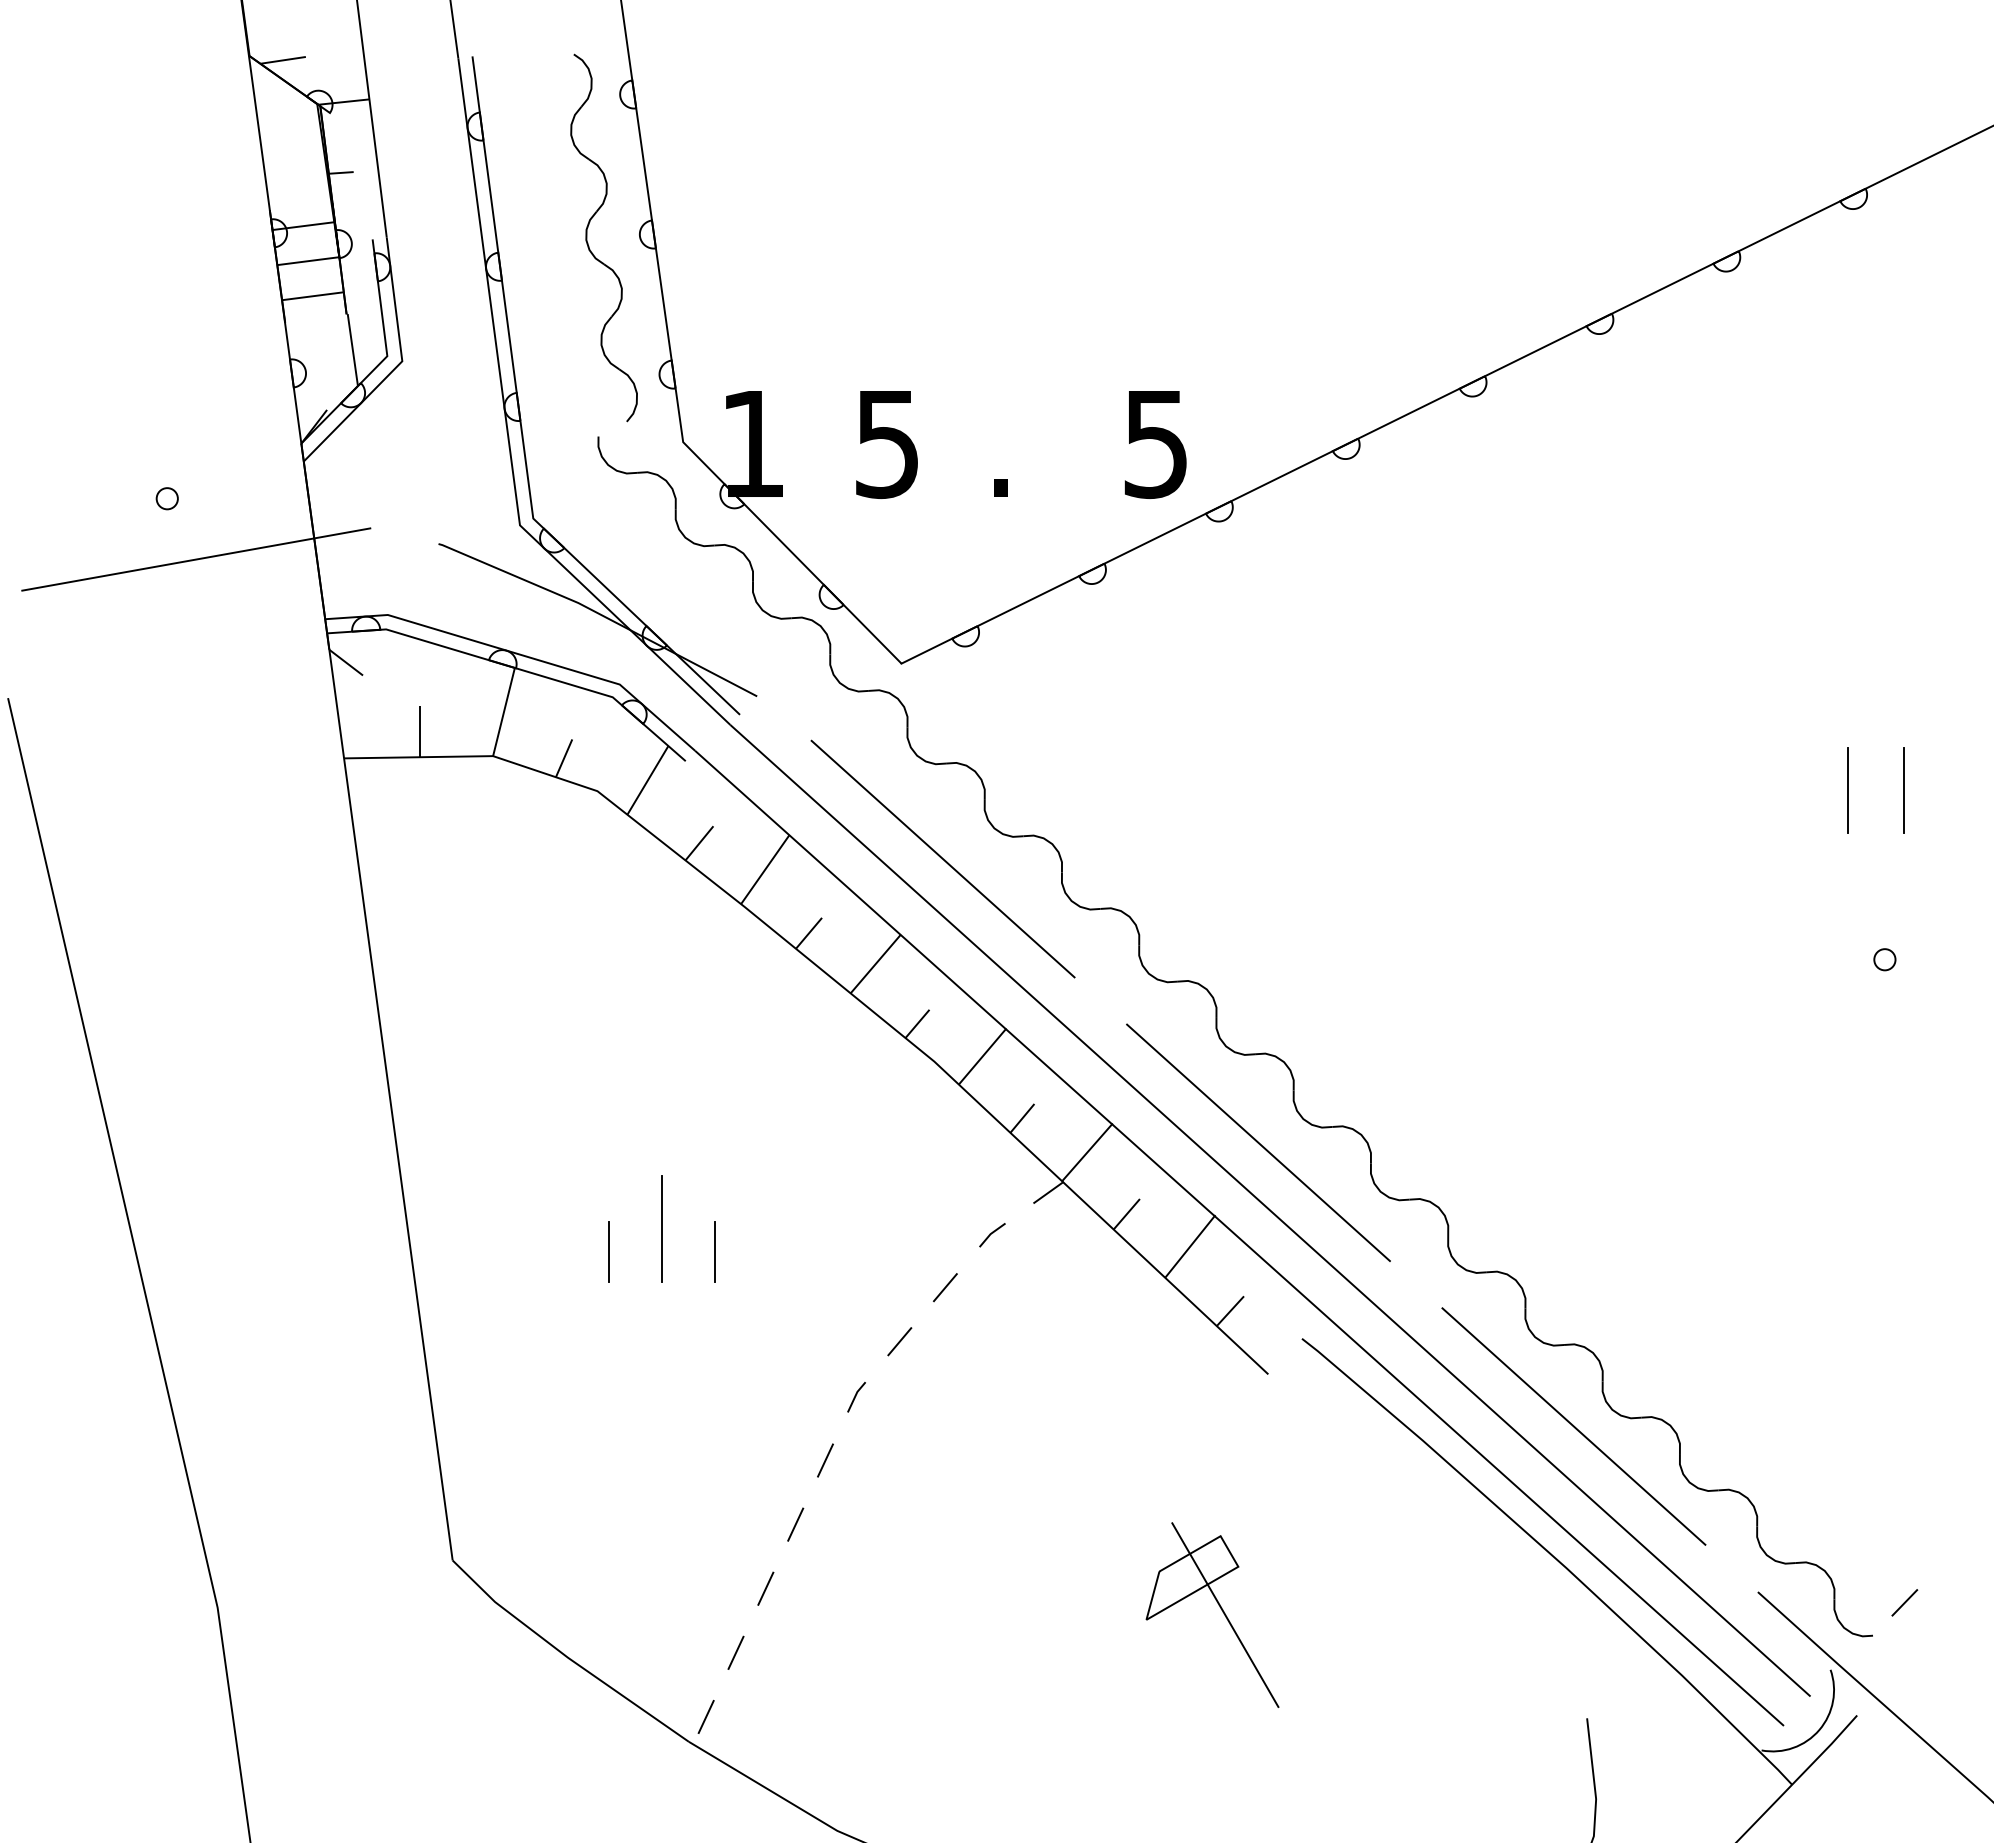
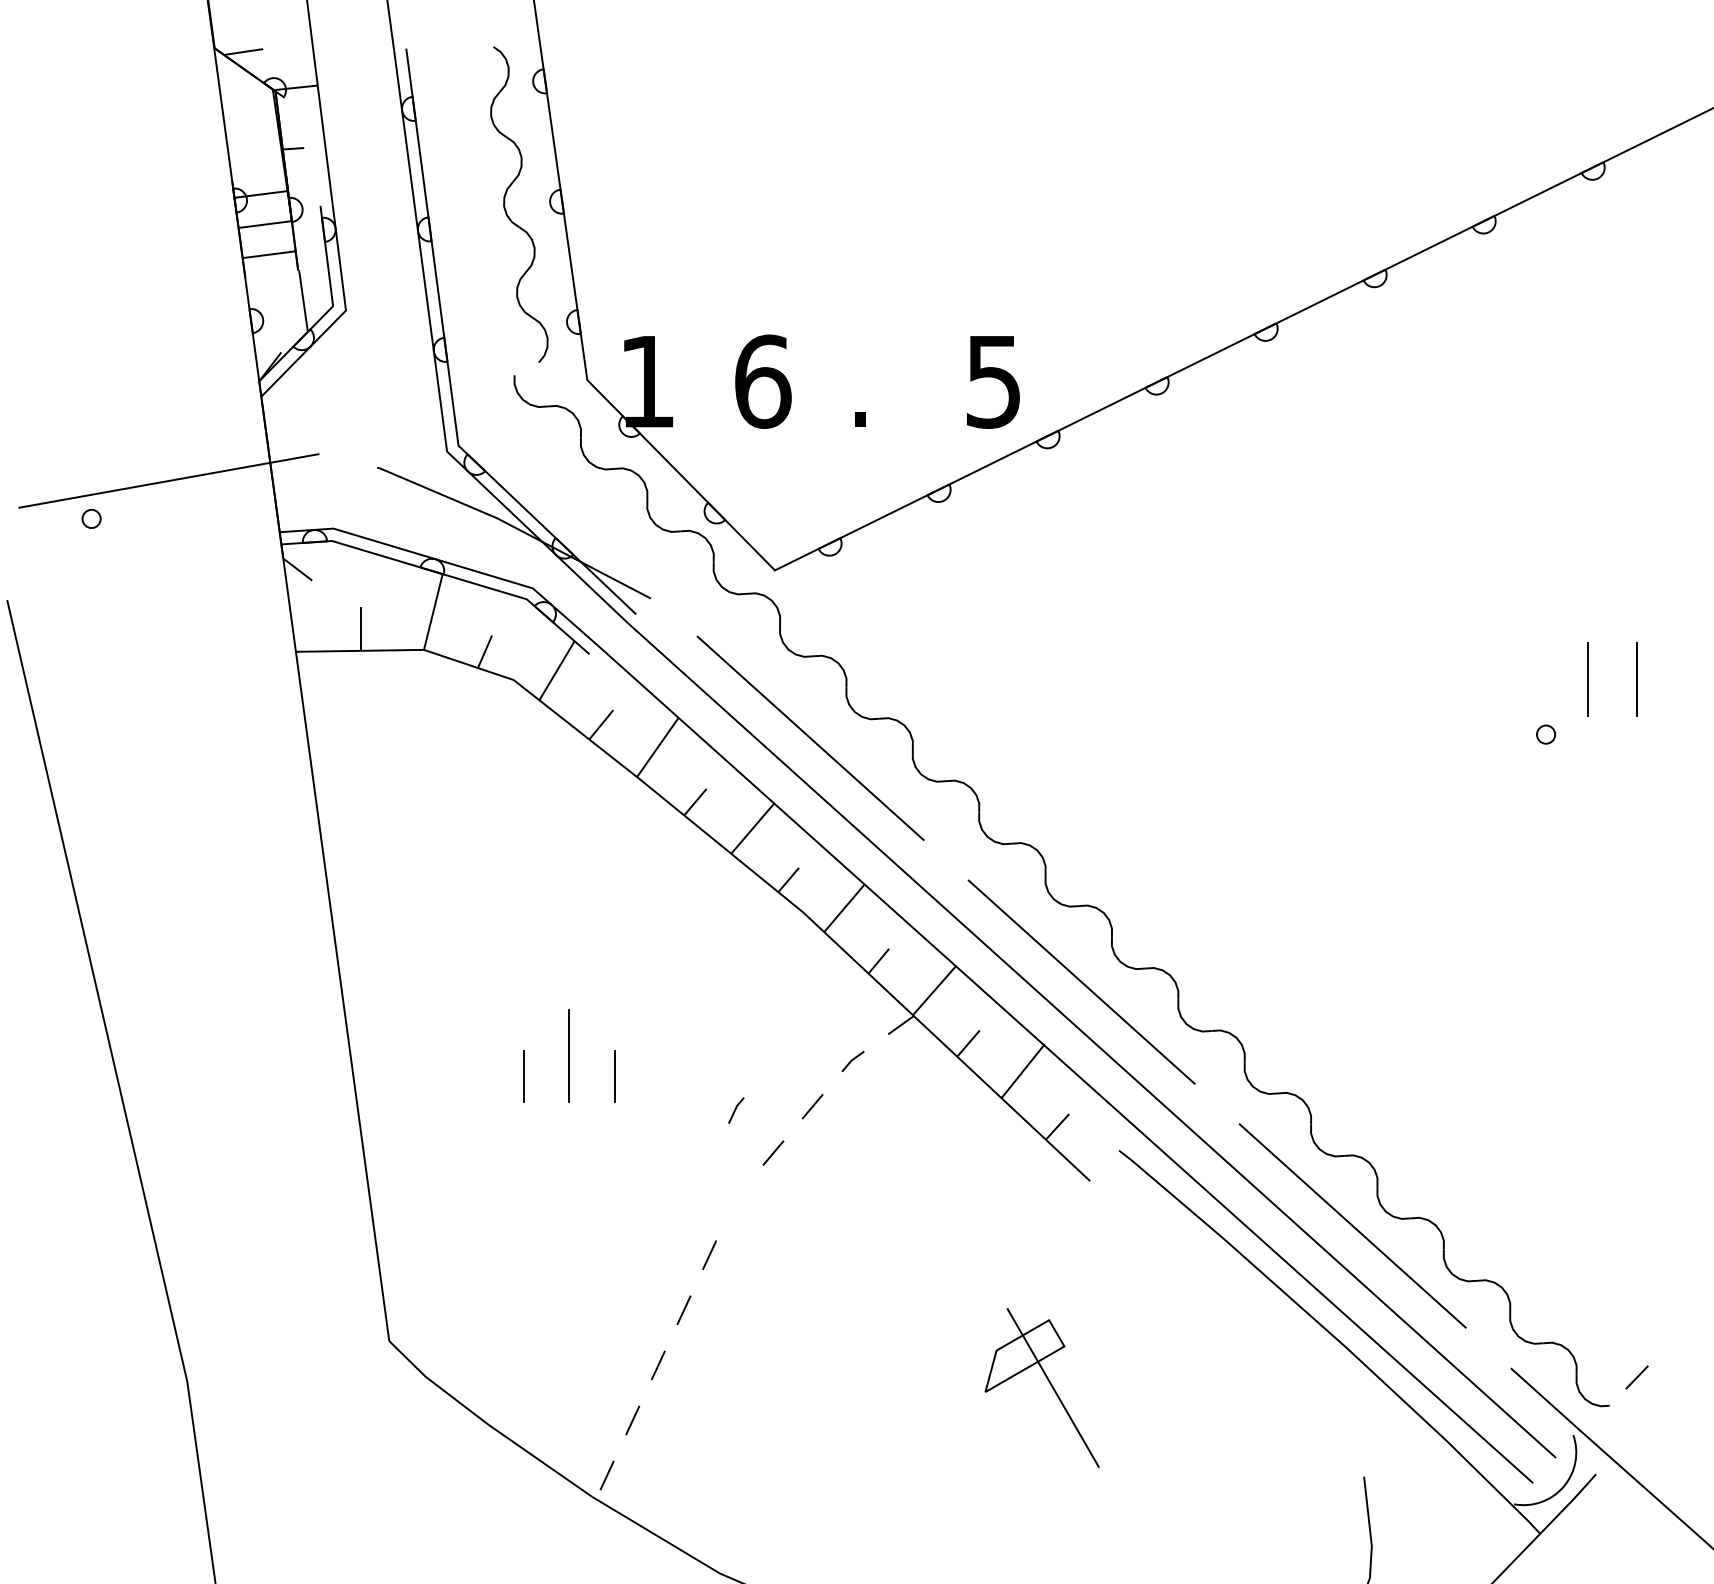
text: (888, 444) -> (763, 382), 5 -> 6
circle: (166, 498) -> (90, 518), moved
circle: (1884, 959) -> (1545, 734), moved
line: (856, 1396) -> (736, 1109), moved

